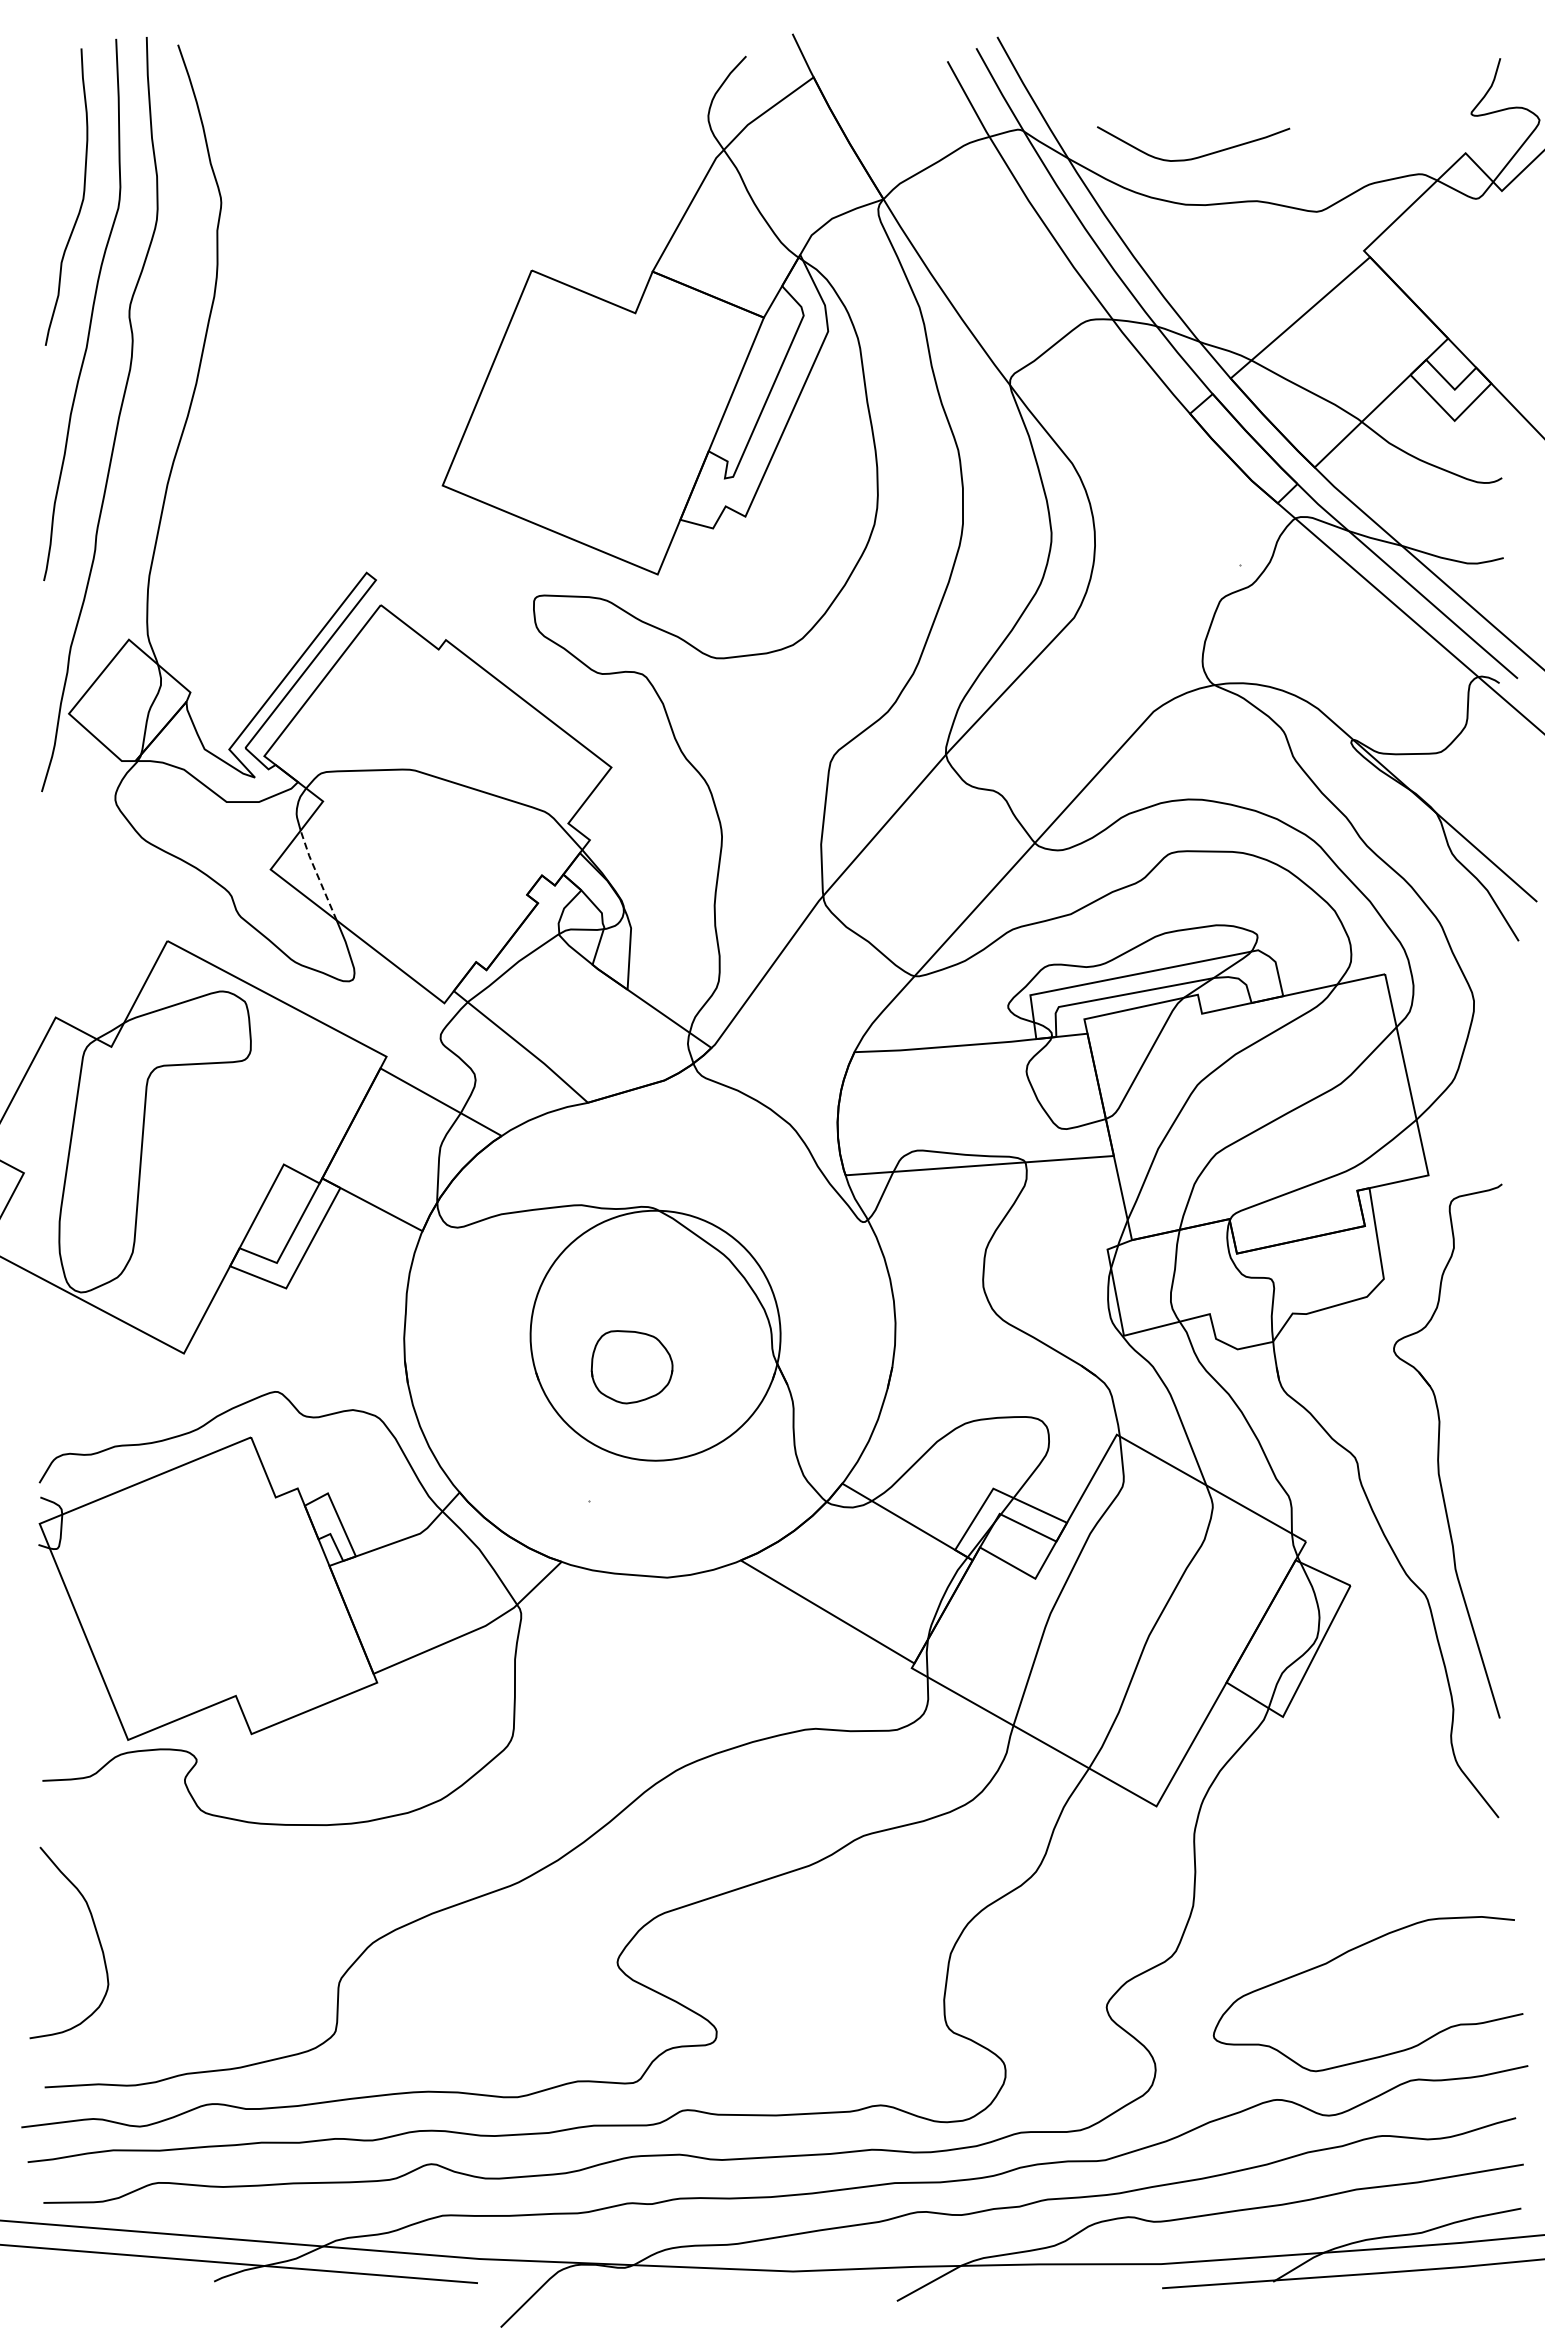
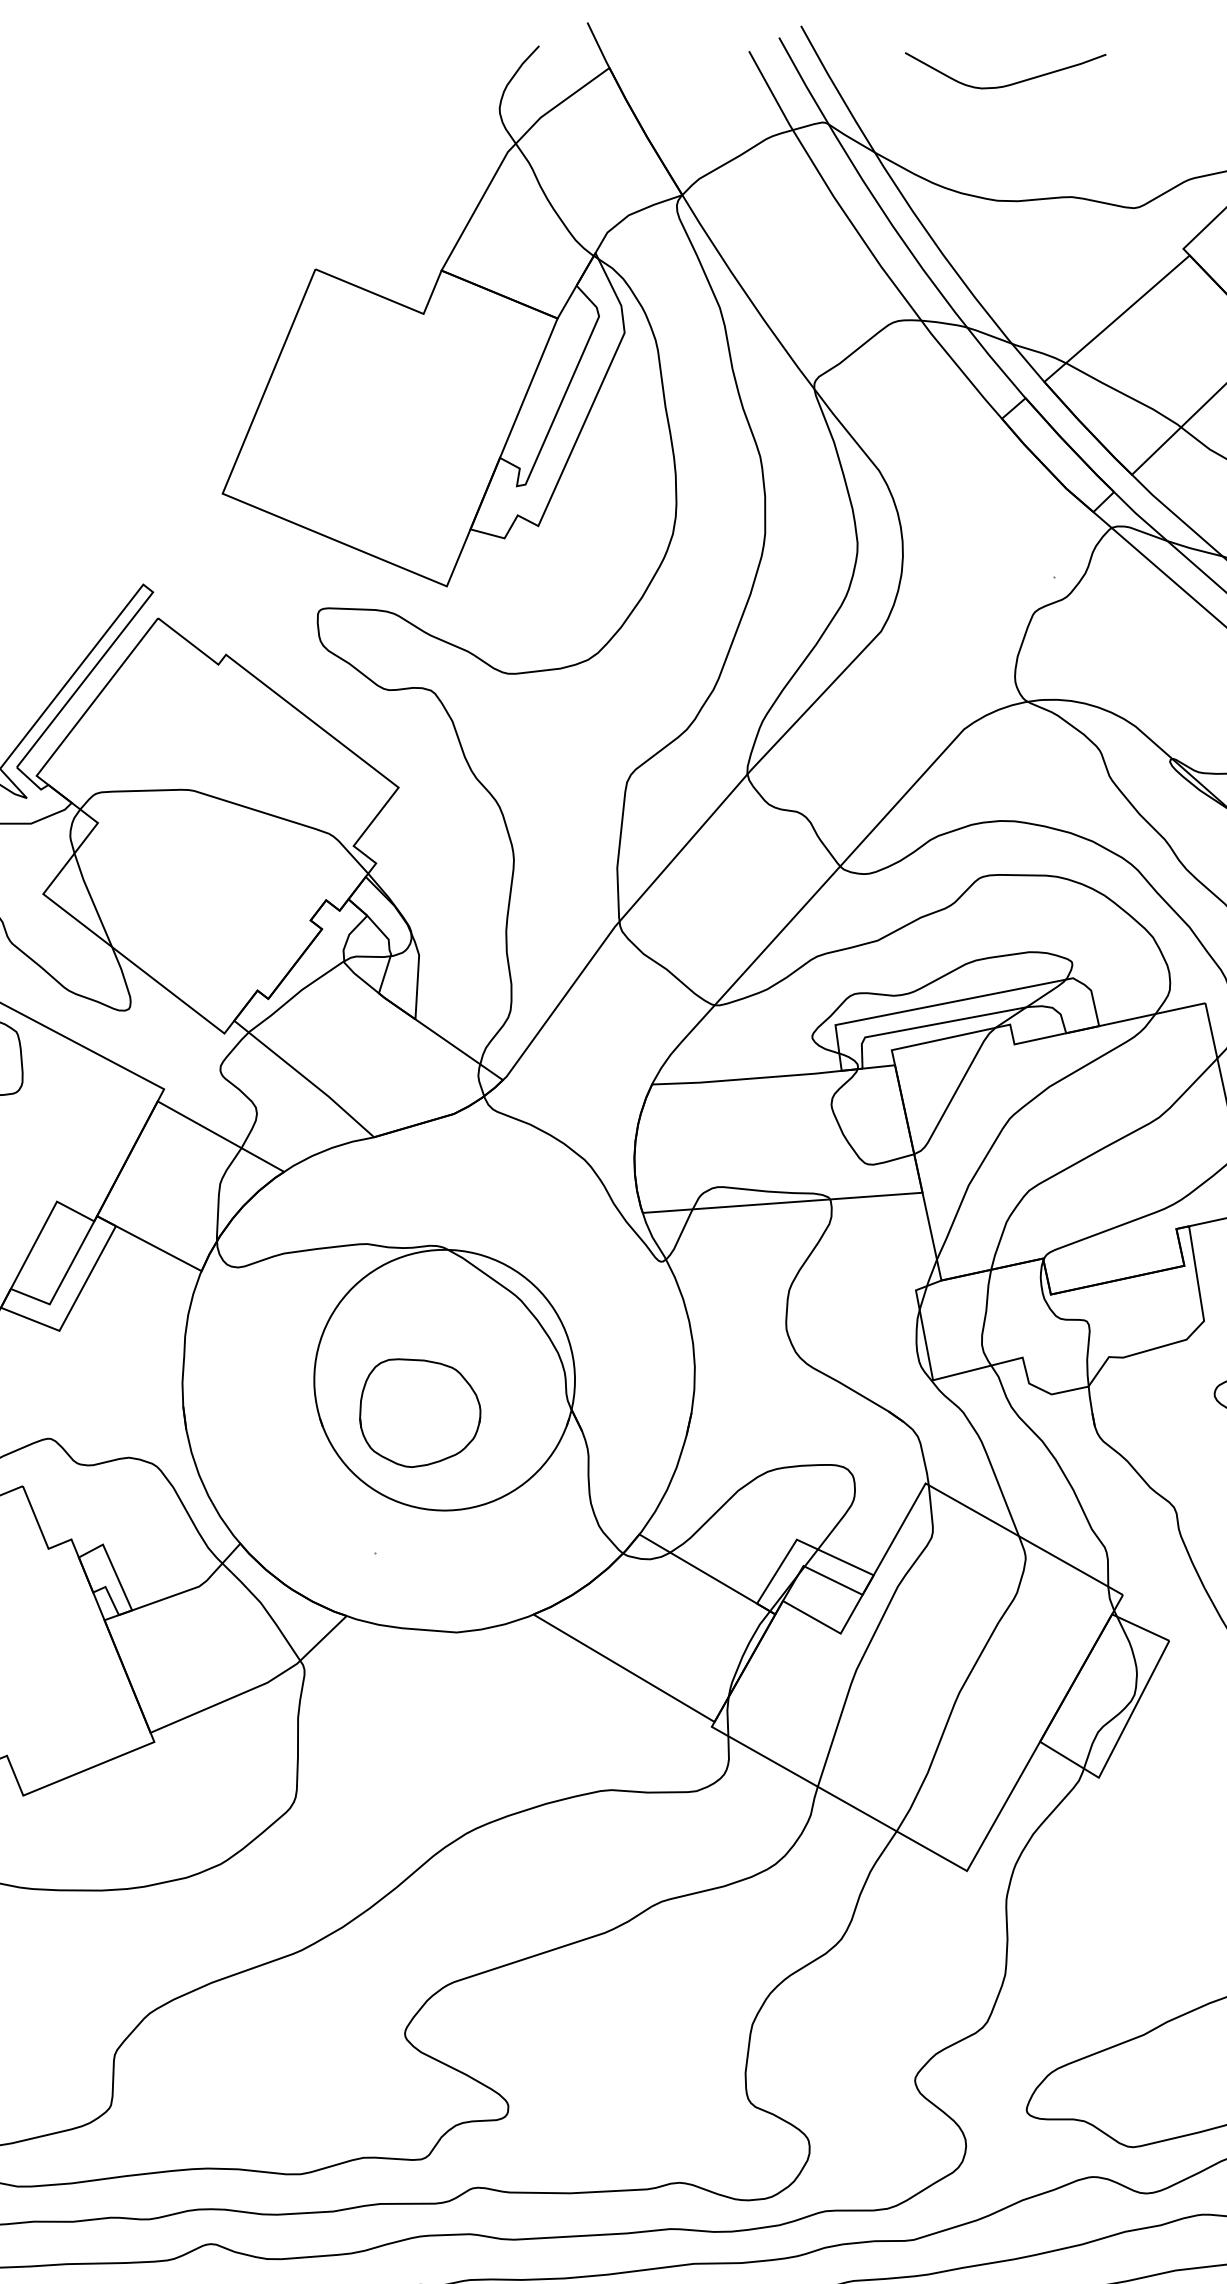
curve: (1197, 156) -> (1009, 83), moved
line: (317, 874) -> (92, 899), dashed -> solid
part: (631, 1366) -> (419, 1412), size x1.43

